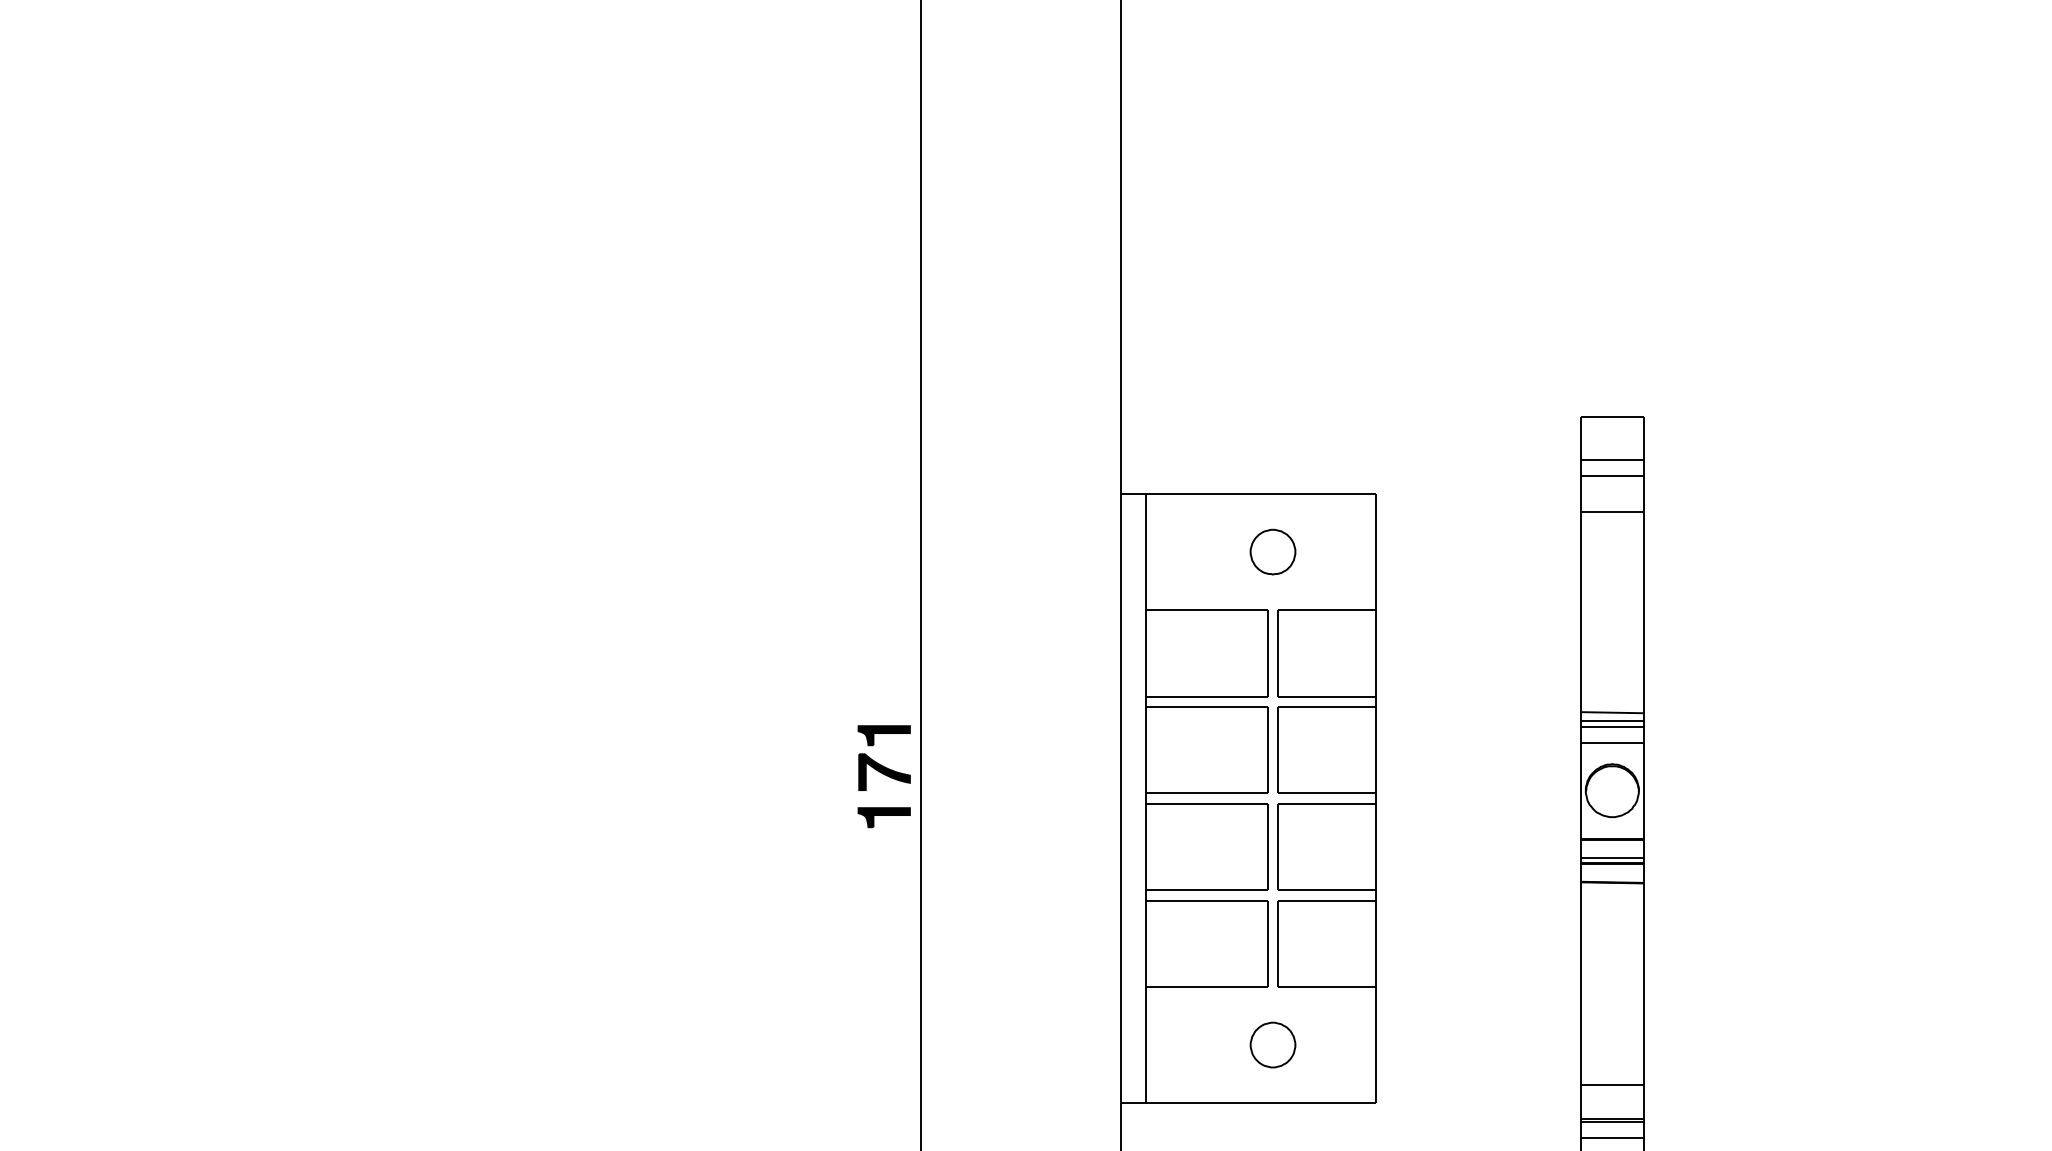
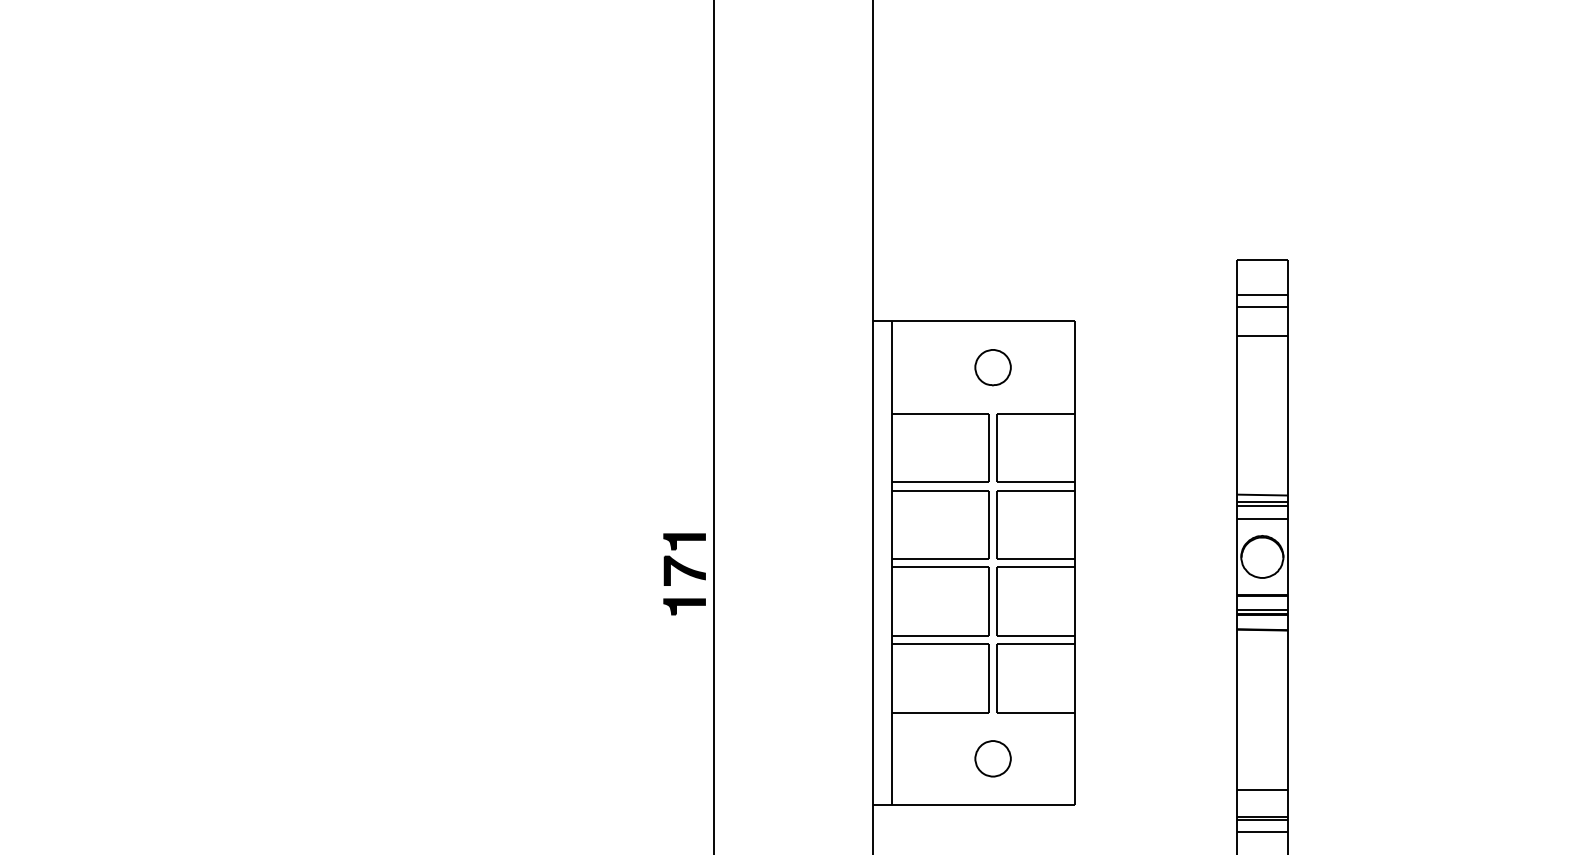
part: (883, 776) -> (684, 574), moved

